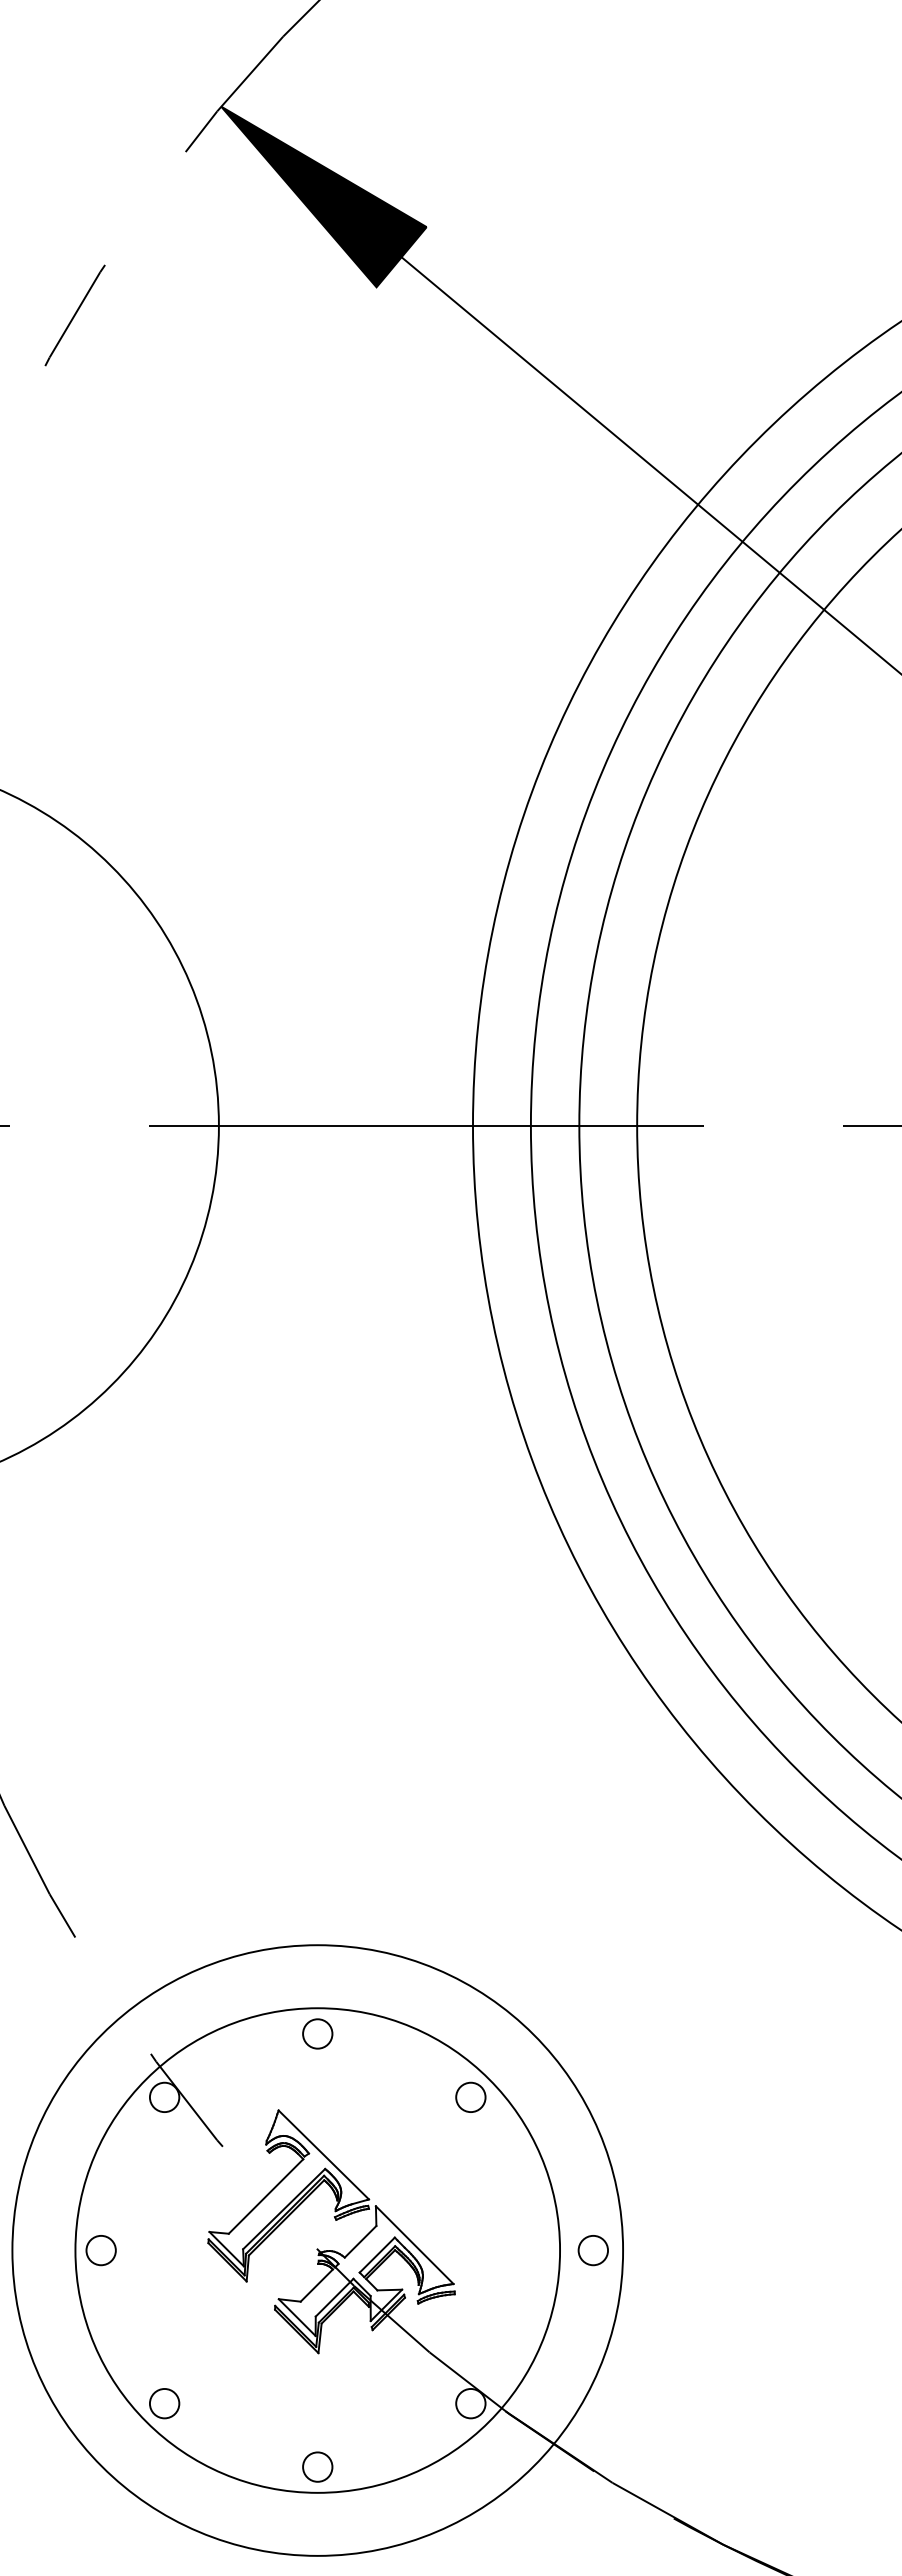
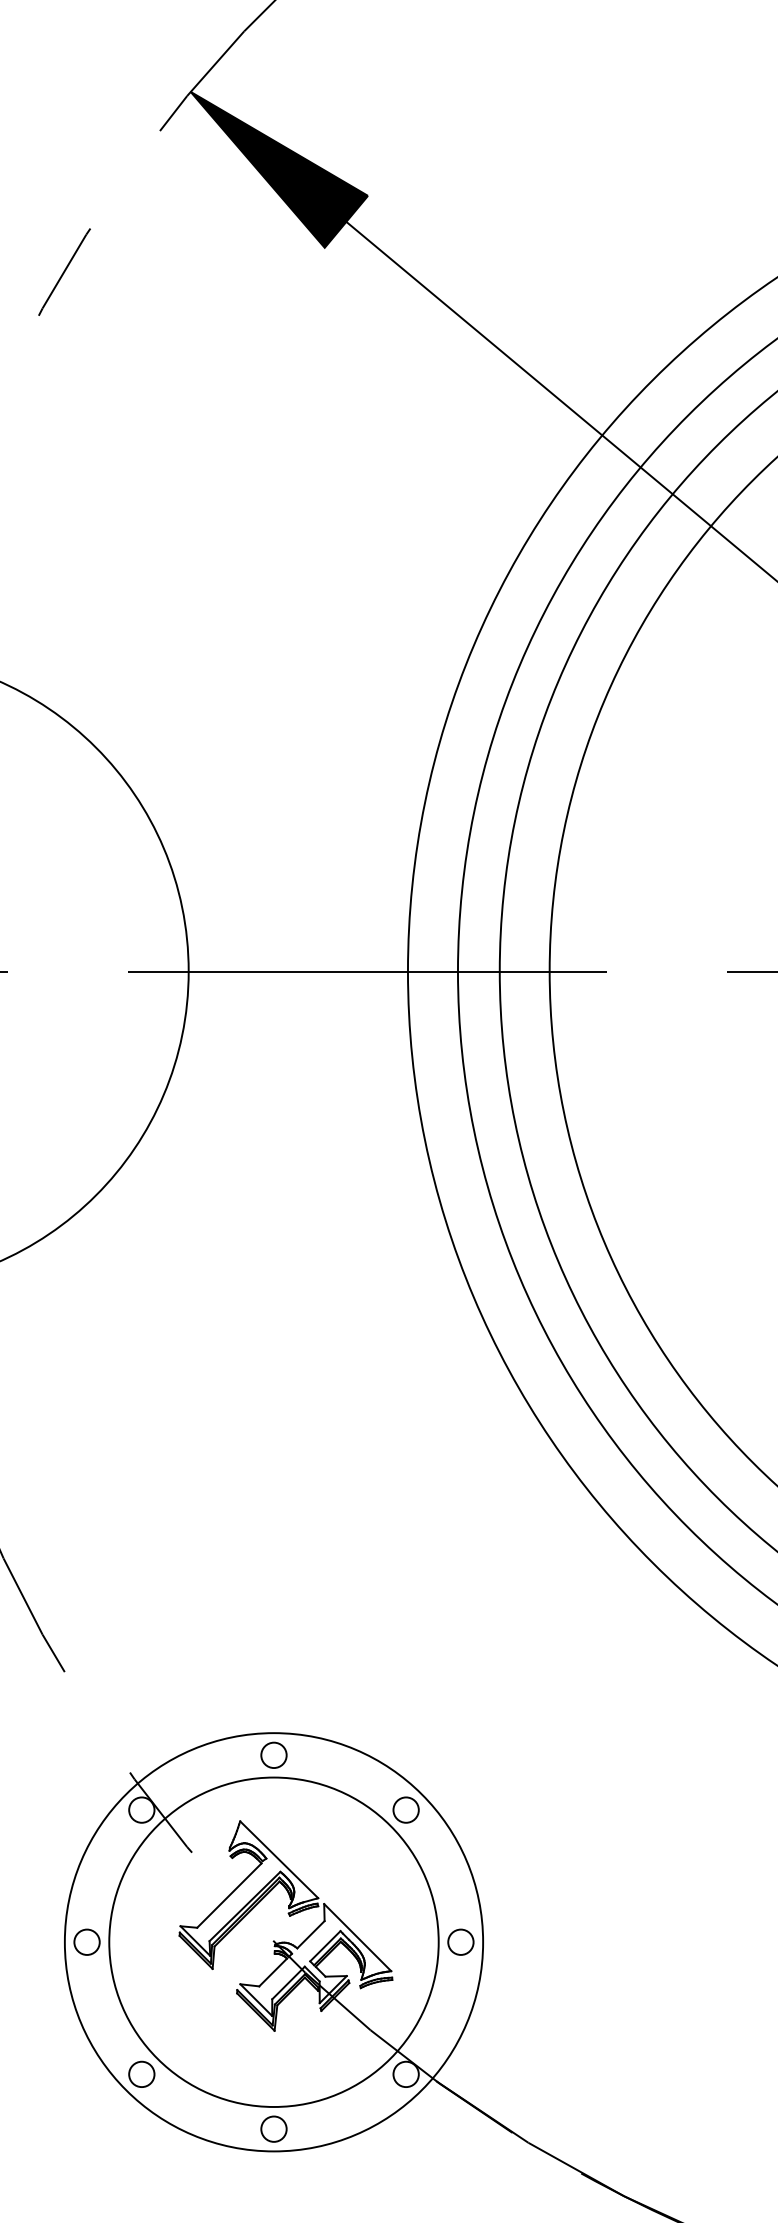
circle: (317, 2250) -> (273, 1942), size x0.62
circle: (592, 2250) -> (460, 1942), moved

